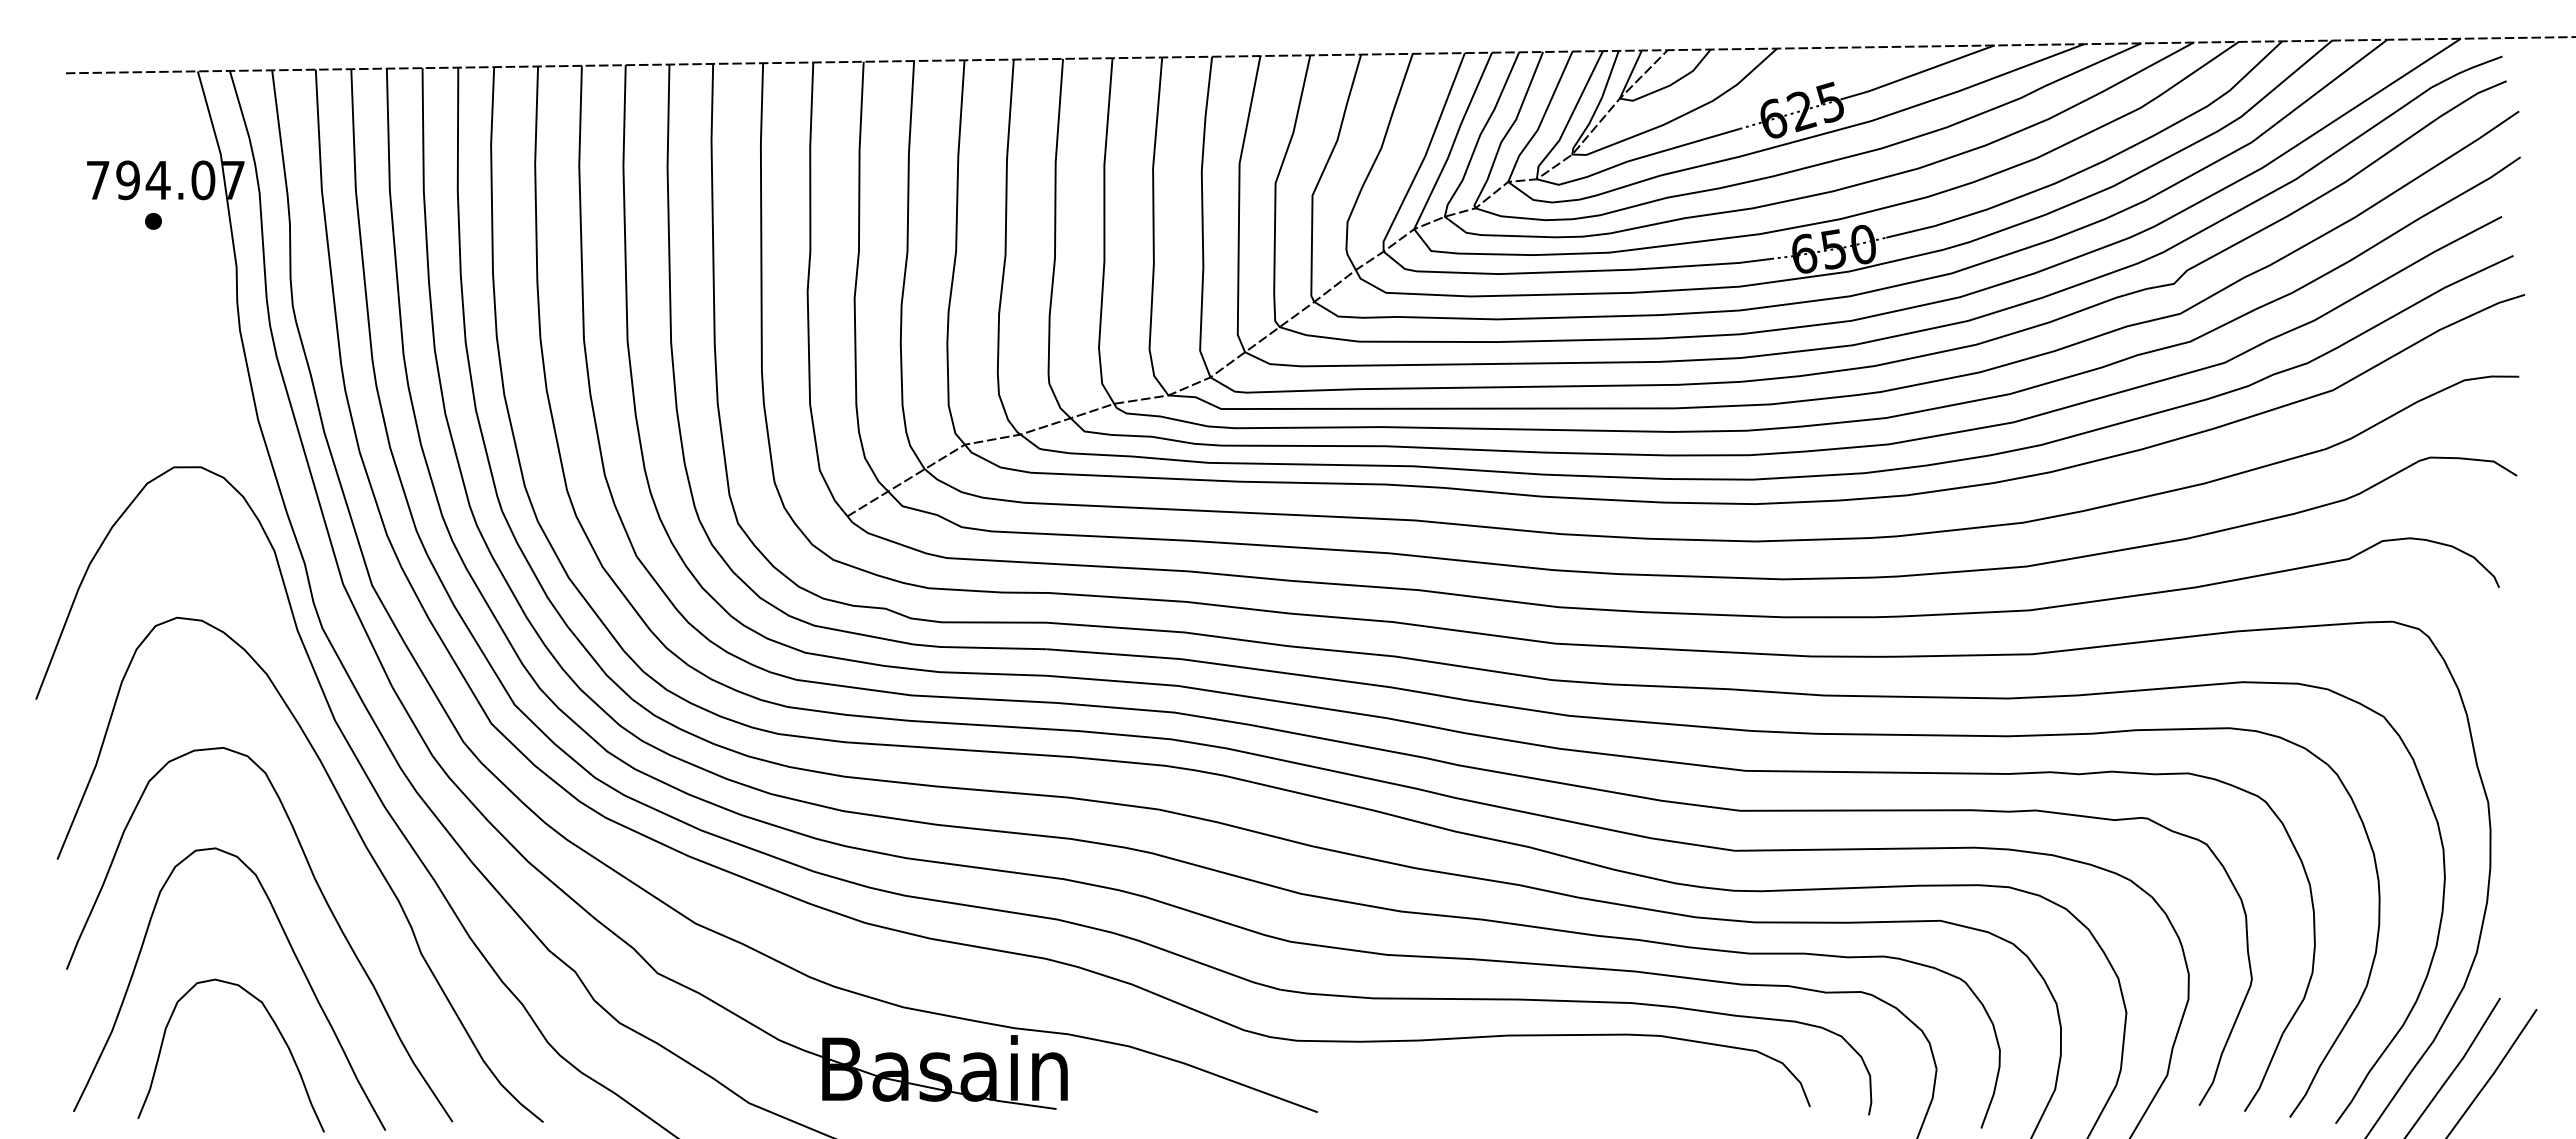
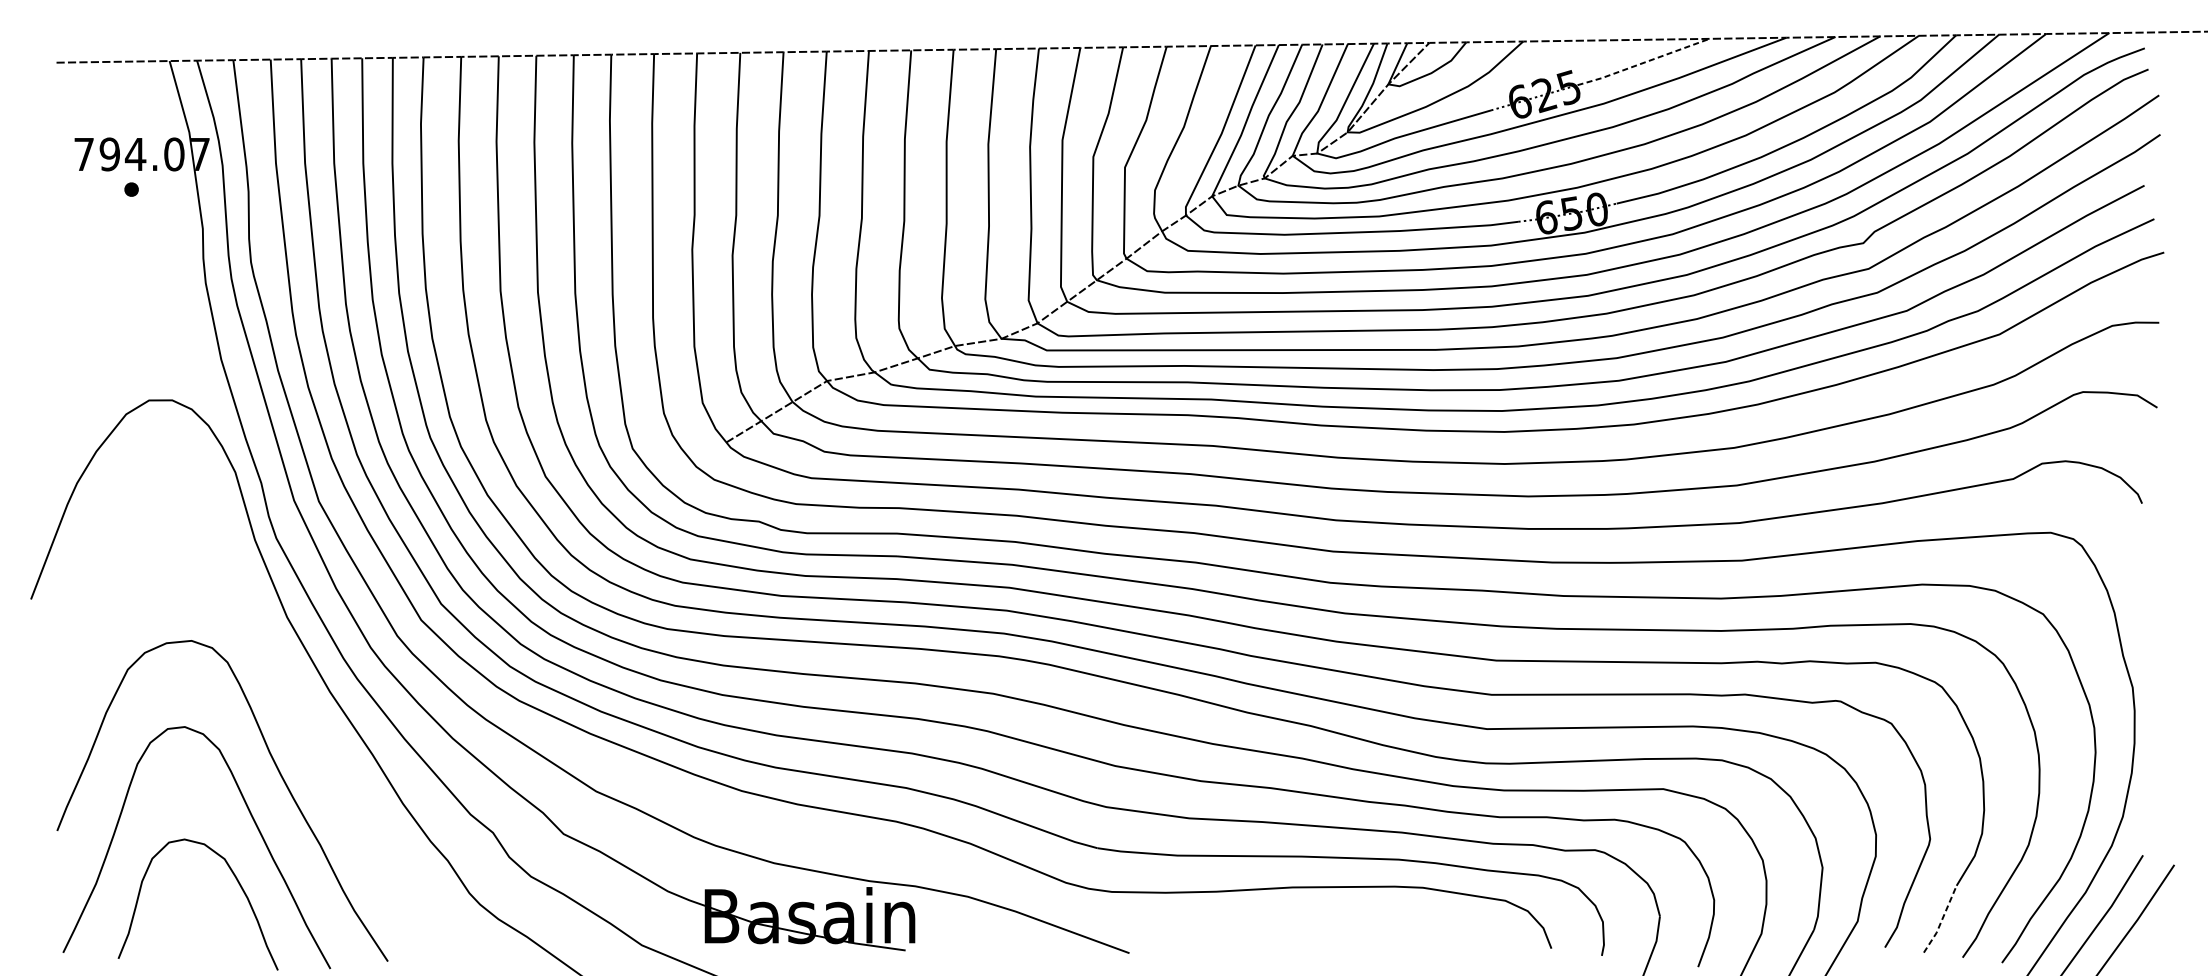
line: (1917, 73) -> (1643, 62), solid -> dashed
curve: (360, 838) -> (309, 718), removed
line: (2265, 1073) -> (1941, 919), solid -> dashed

